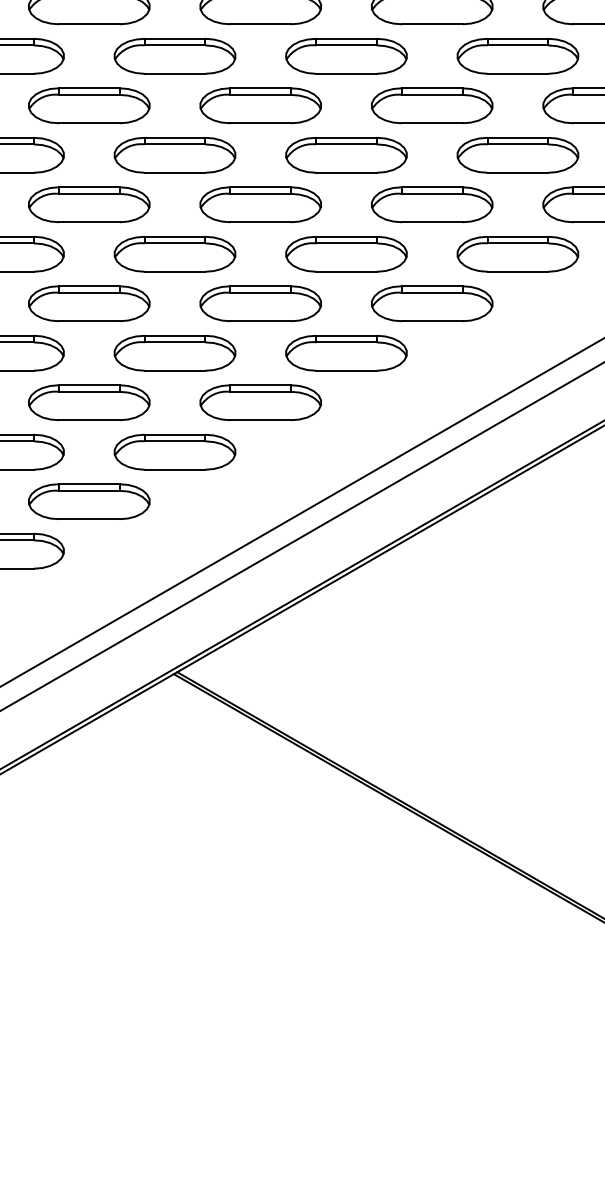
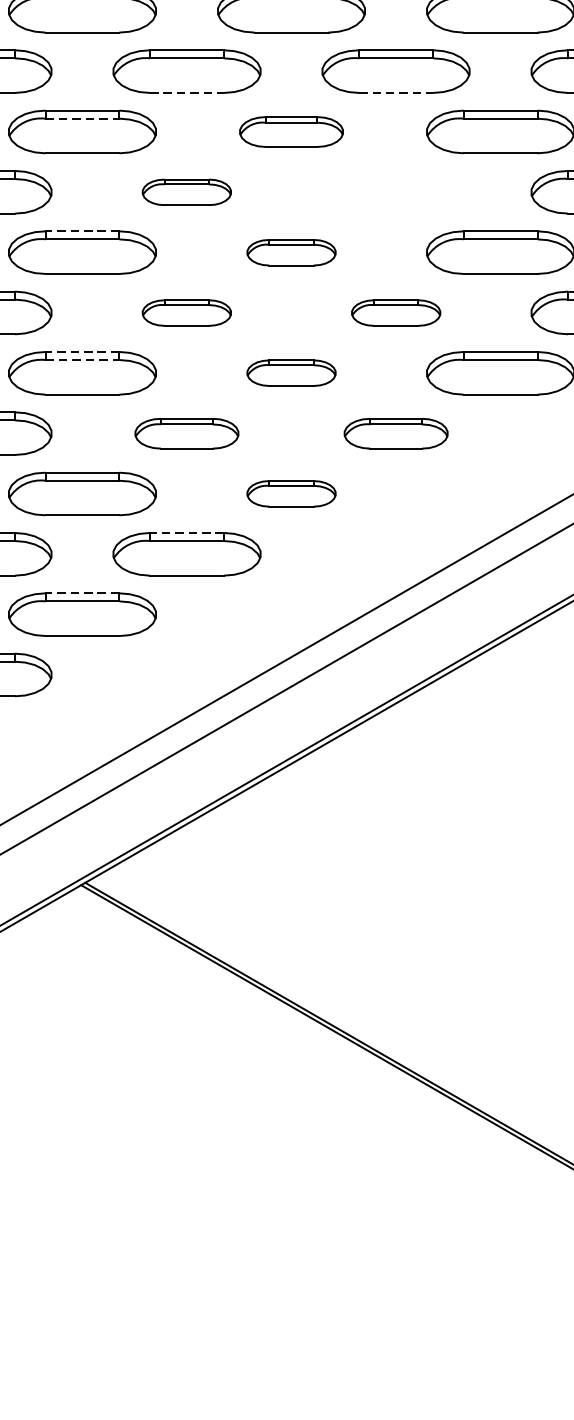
line: (261, 24) -> (187, 93), solid -> dashed
line: (432, 24) -> (396, 93), solid -> dashed
line: (175, 45) -> (83, 118), solid -> dashed
part: (346, 56) -> (291, 132), size x0.7
part: (260, 105) -> (186, 191), size x0.6
part: (432, 105) -> (396, 191), removed
line: (174, 137) -> (81, 230), solid -> dashed
part: (346, 155) -> (291, 252), size x0.6
part: (260, 204) -> (186, 312), size x0.6
part: (432, 204) -> (396, 312), size x0.6
line: (174, 236) -> (81, 351), solid -> dashed
line: (175, 243) -> (83, 360), solid -> dashed
part: (346, 253) -> (291, 372), size x0.6
part: (260, 303) -> (186, 433), size x0.7
part: (432, 303) -> (396, 433), size x0.7
part: (346, 352) -> (291, 493), size x0.6
line: (260, 385) -> (186, 533), solid -> dashed
line: (174, 434) -> (81, 593), solid -> dashed

